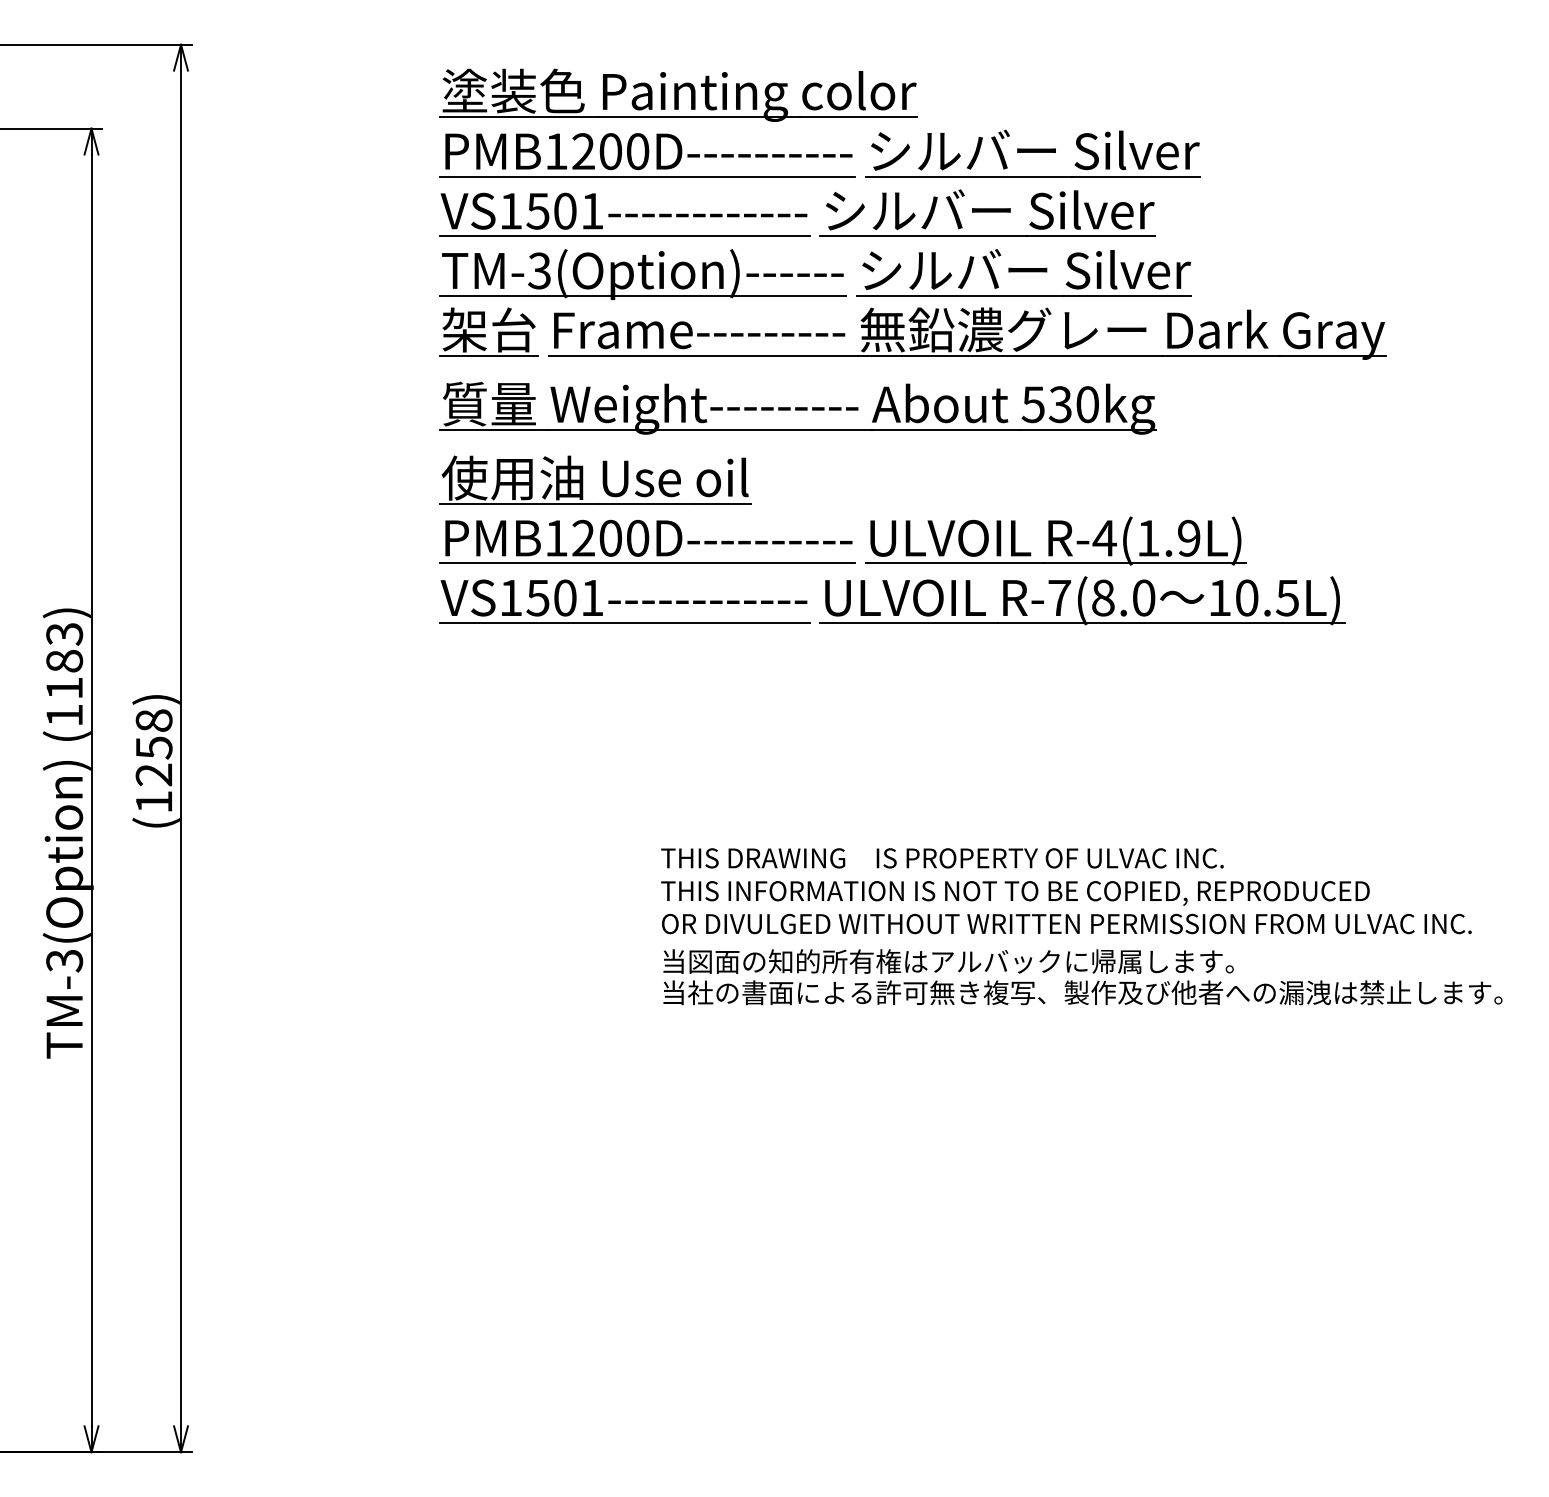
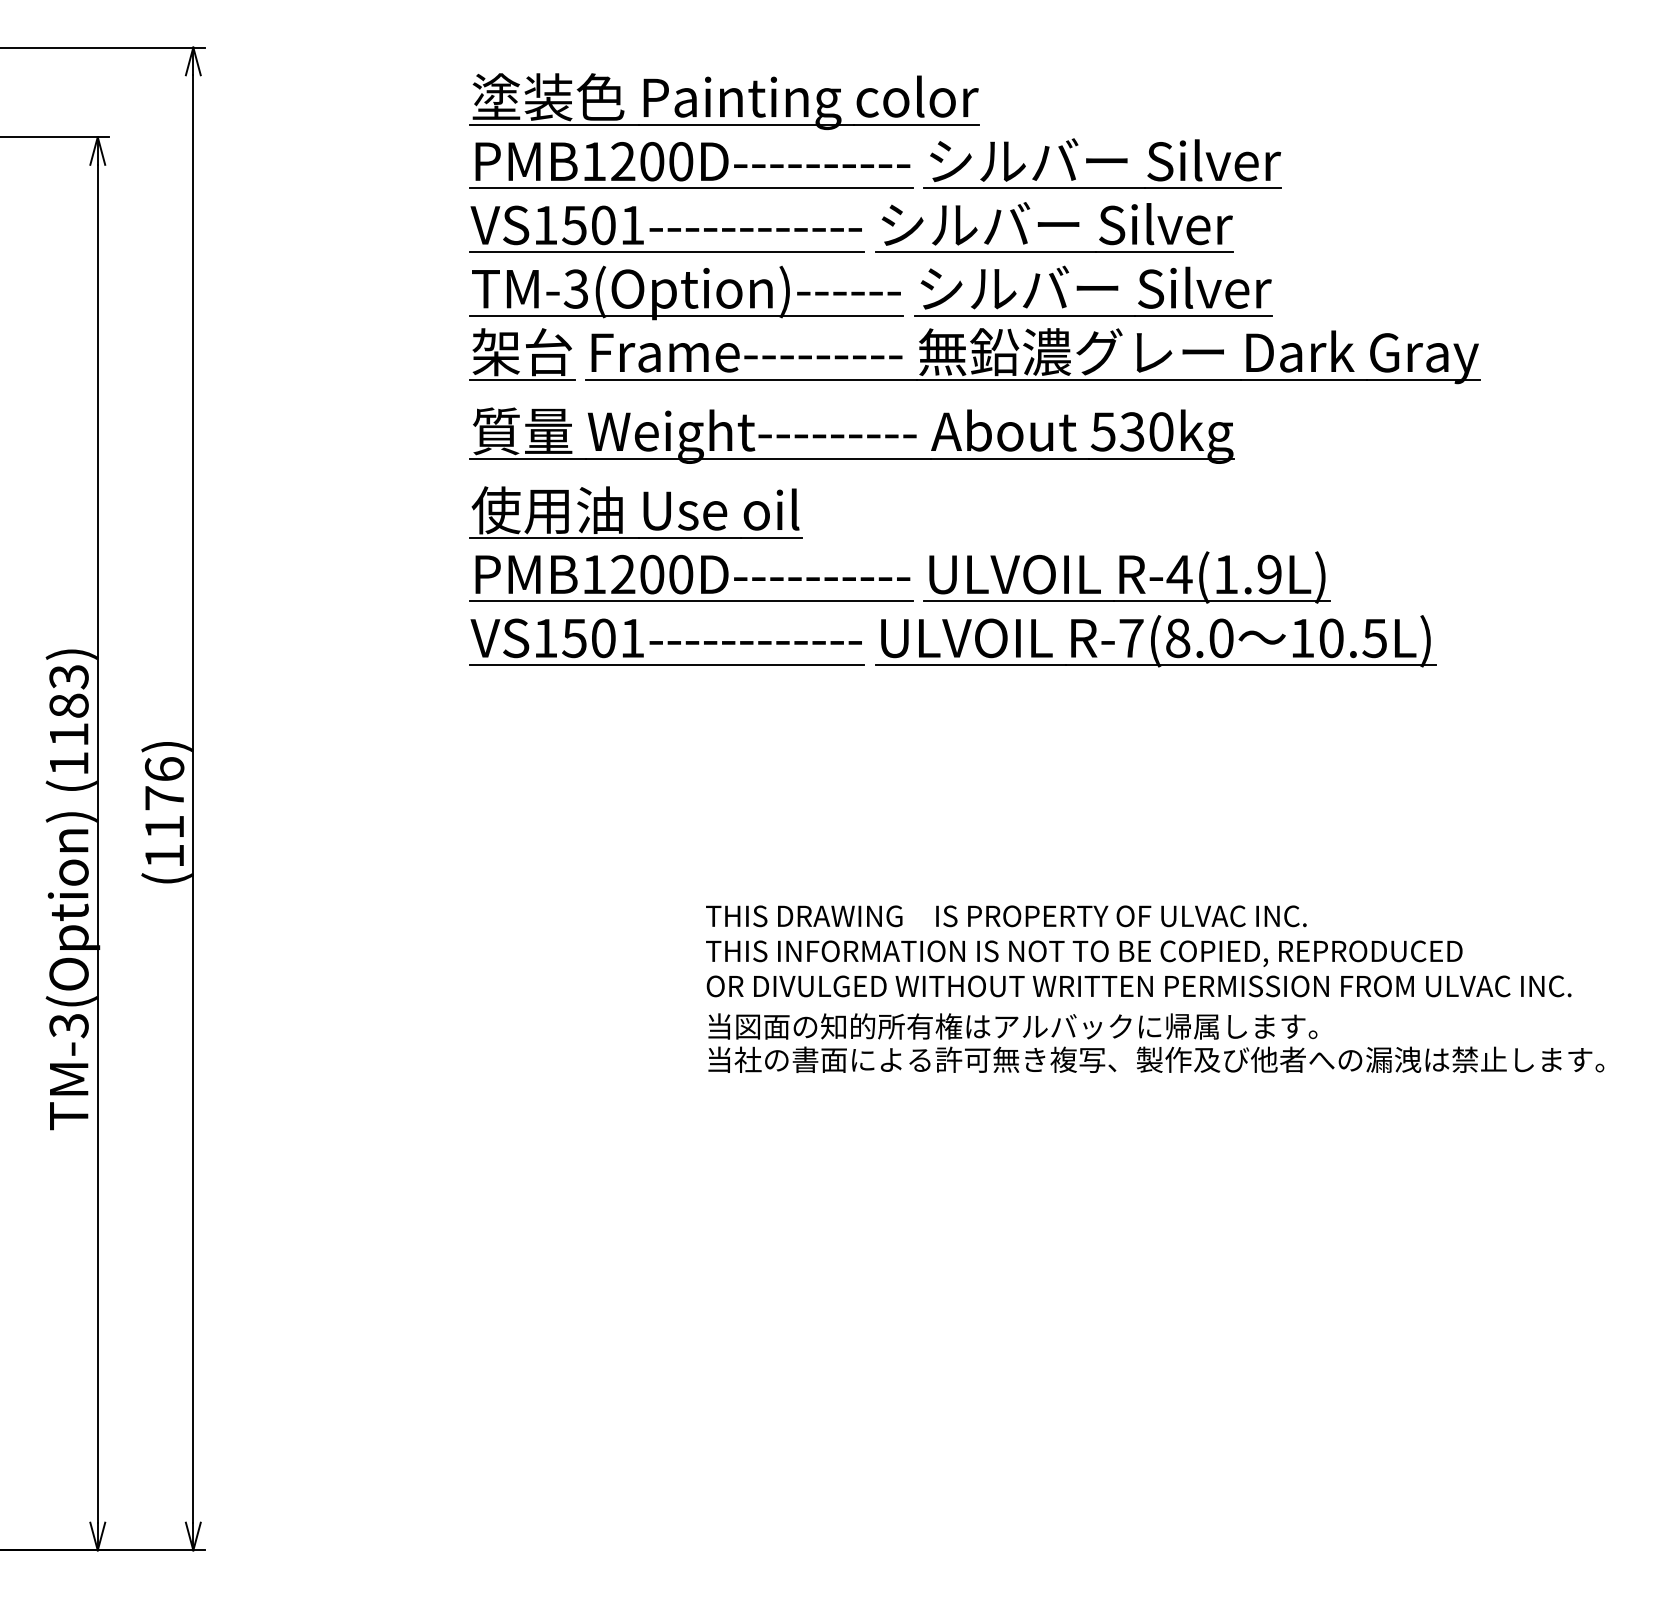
text: (153, 747) -> (163, 797), (1258) -> (1176)

